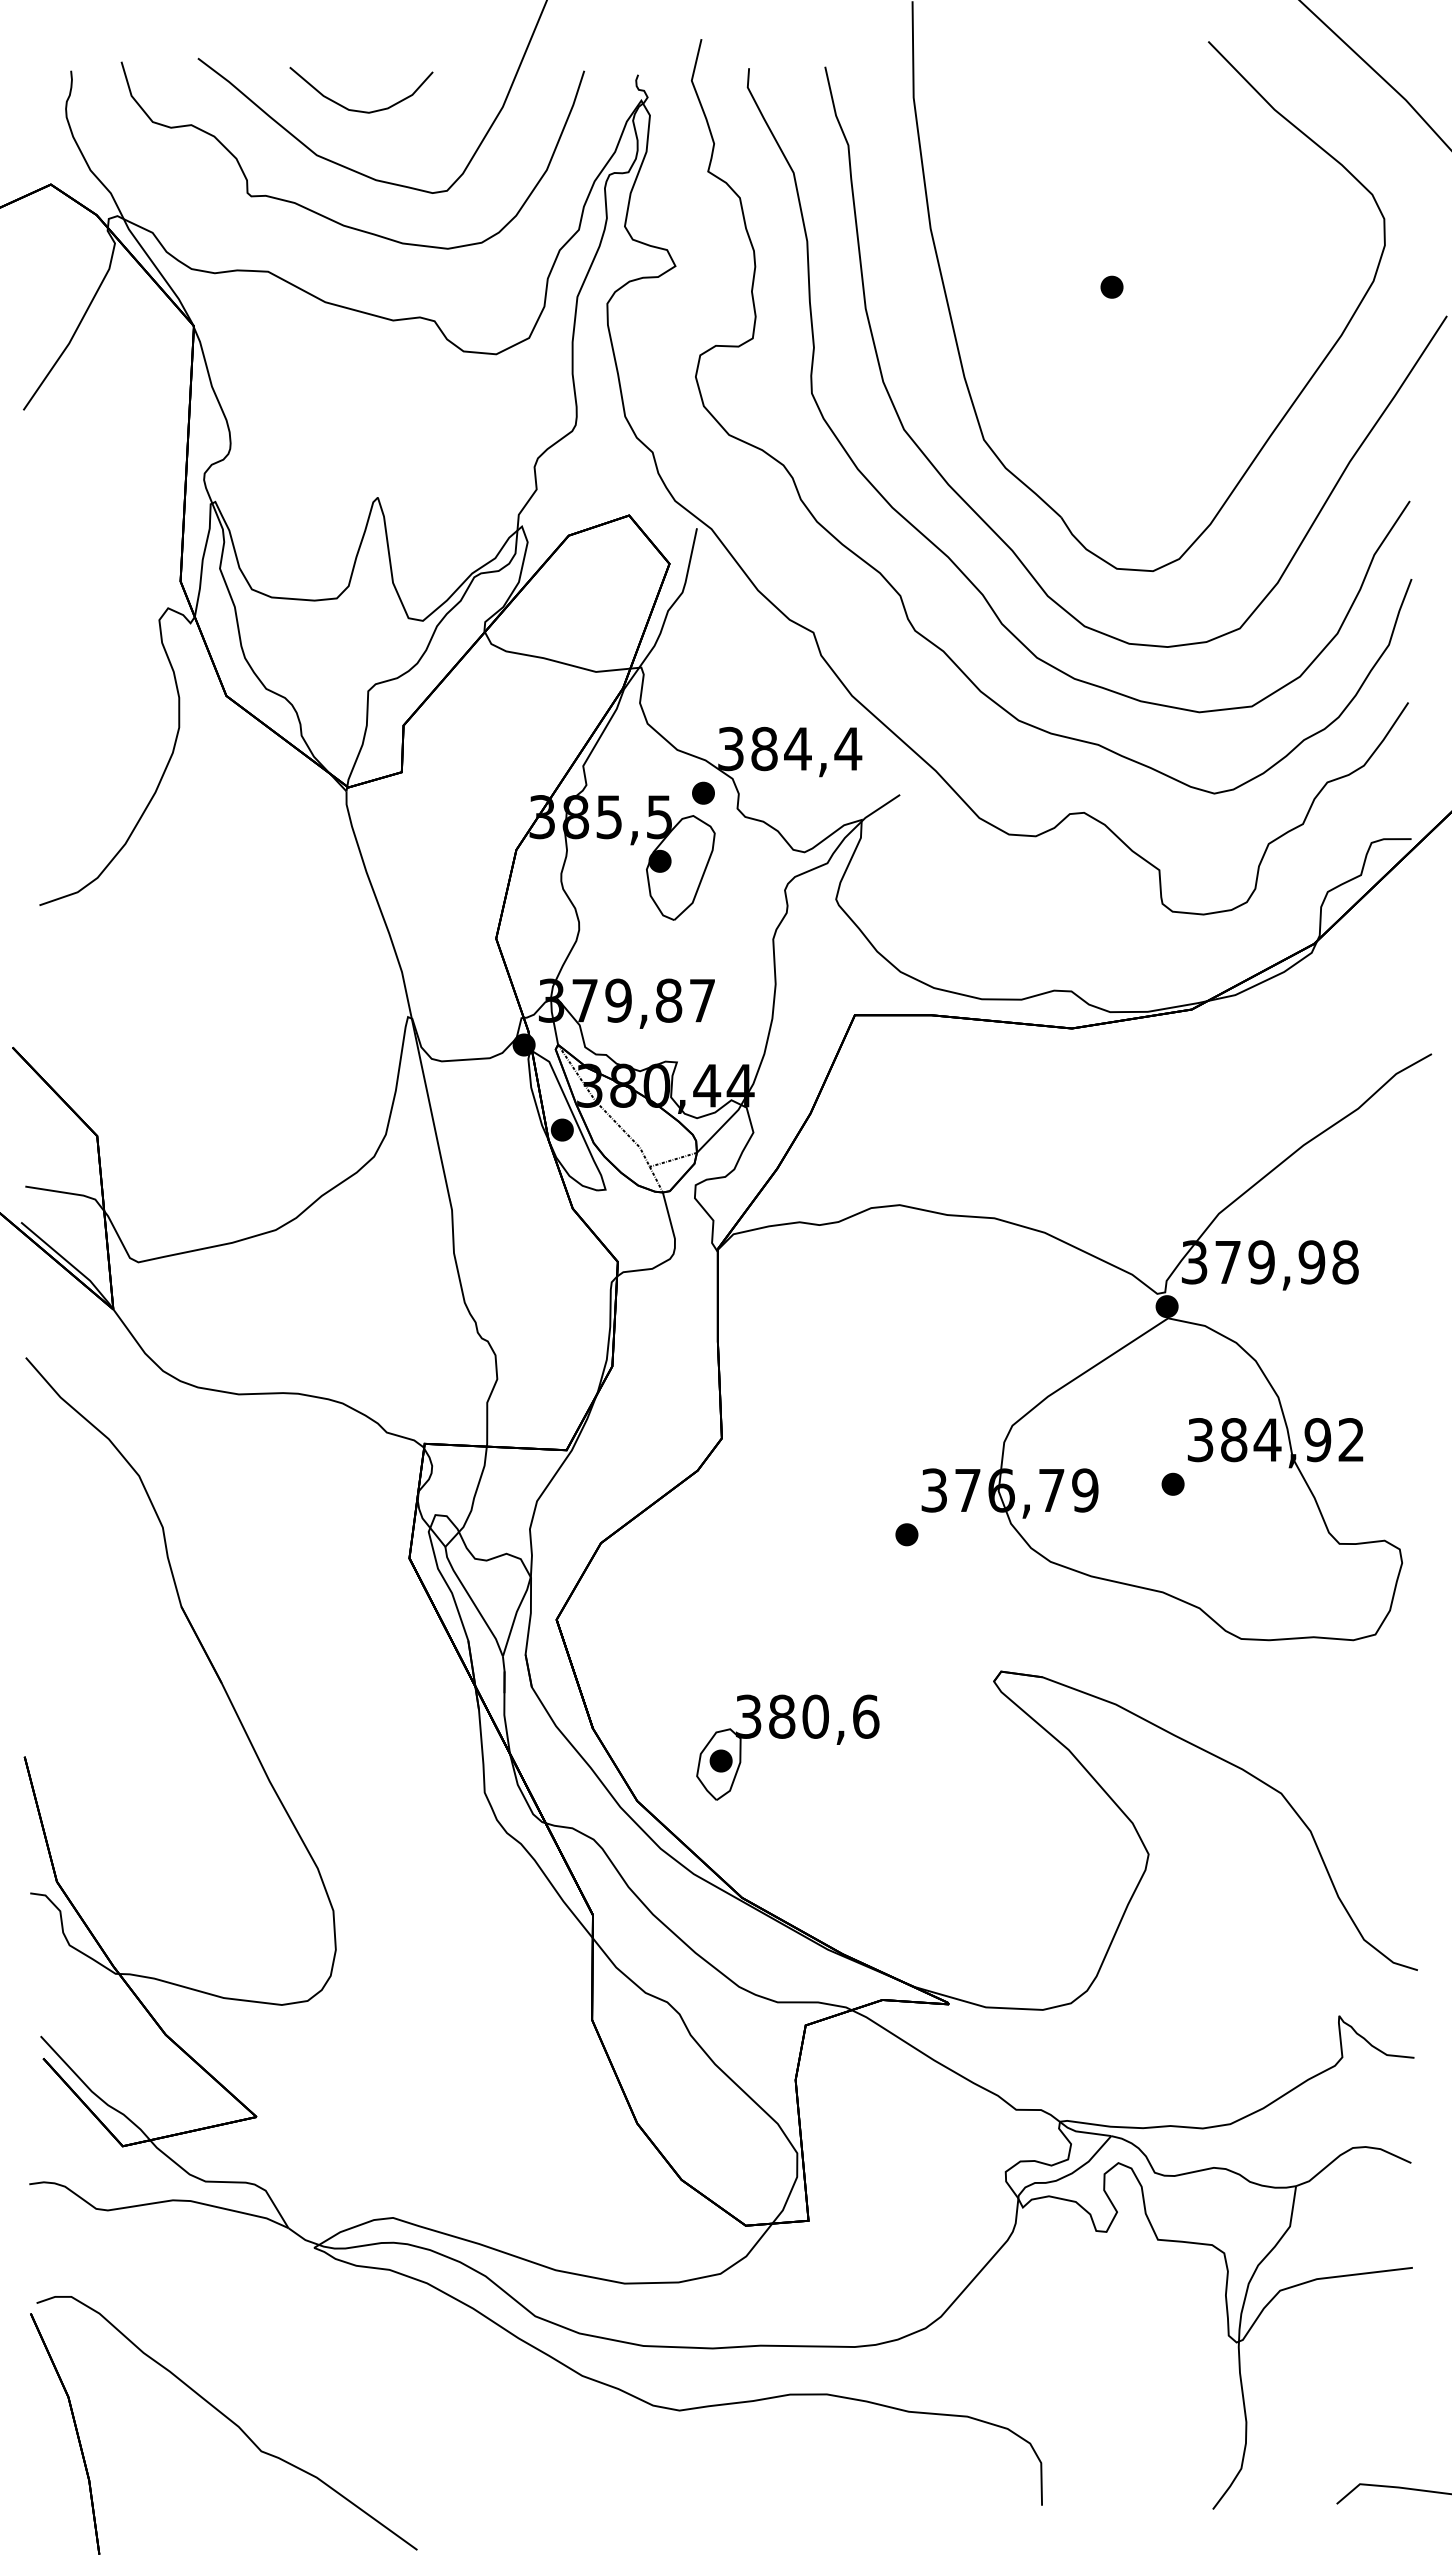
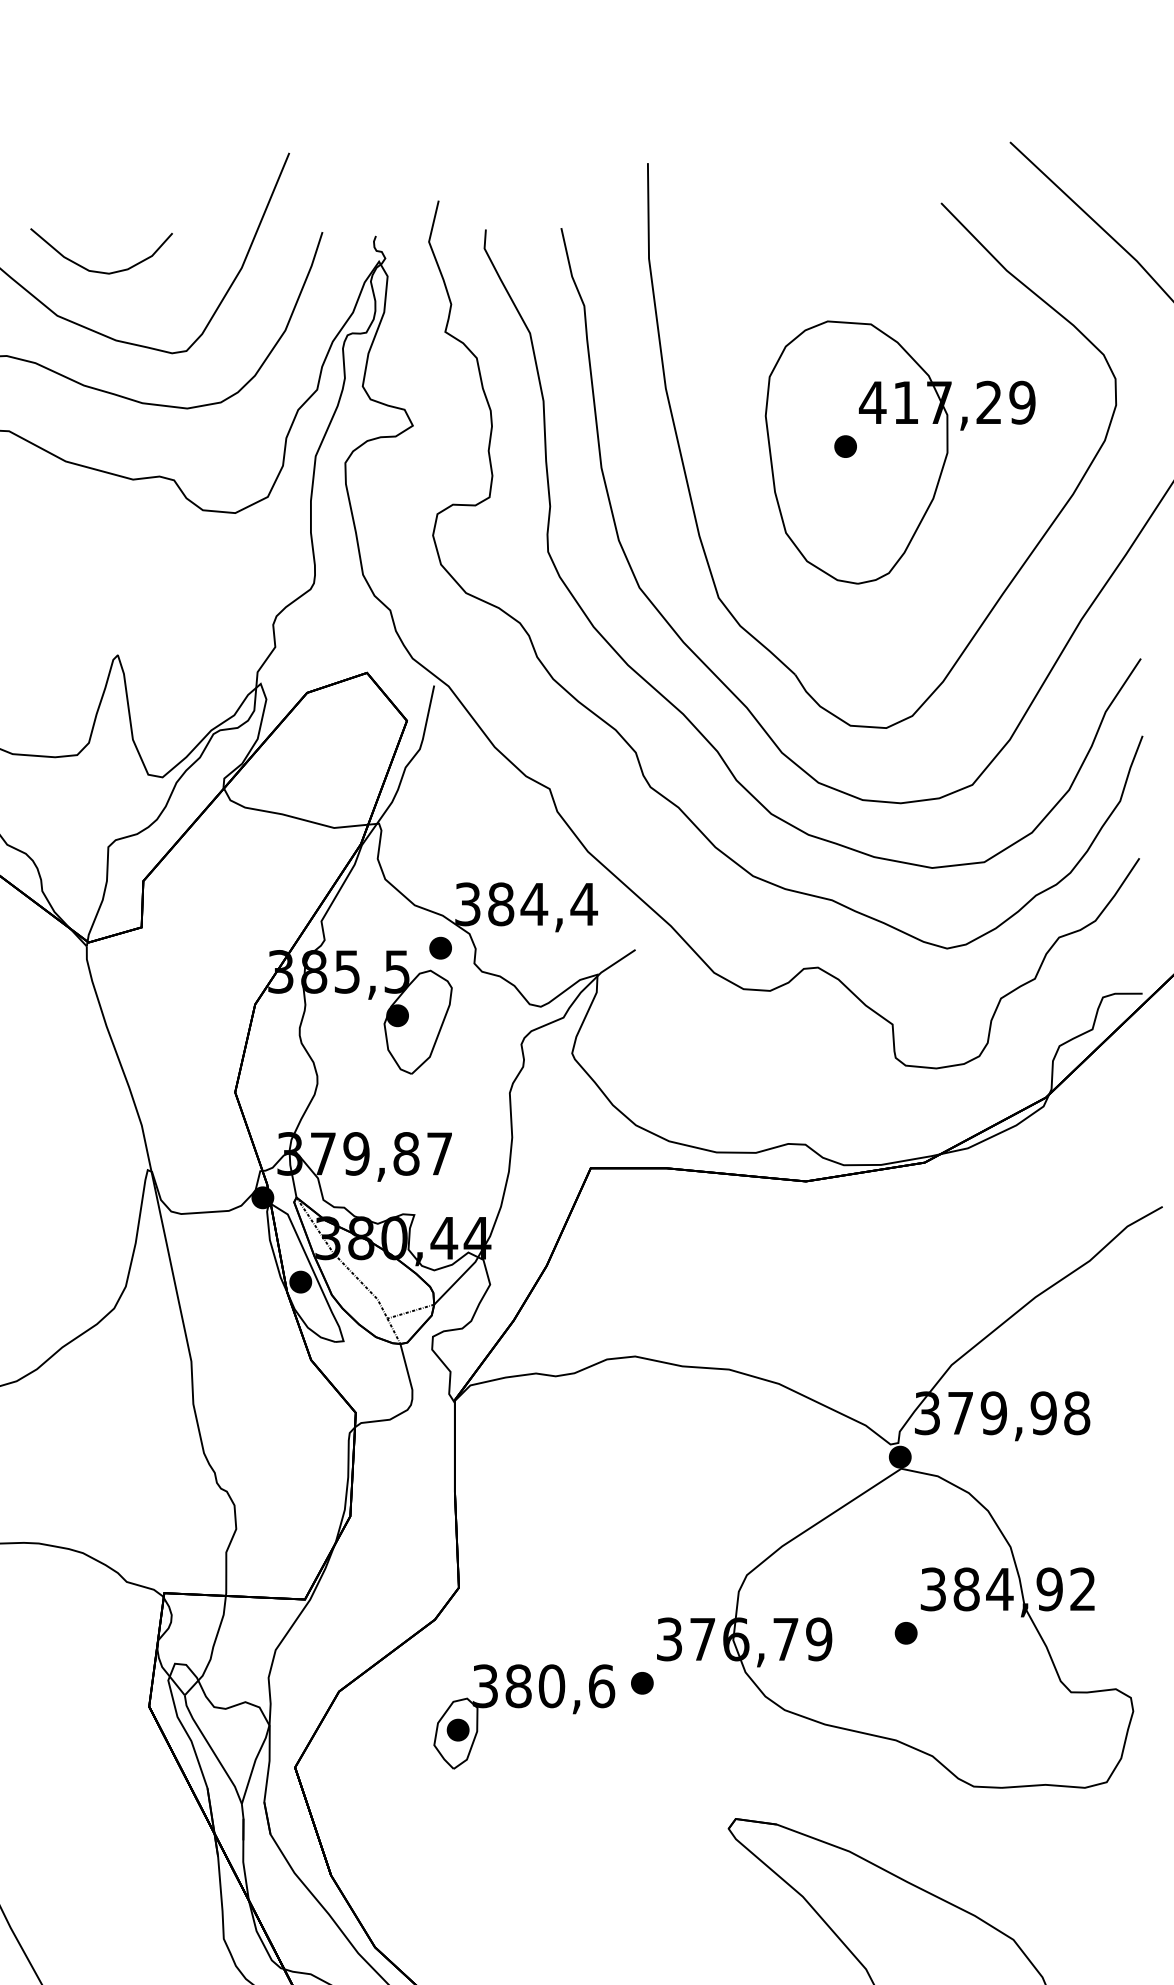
part: (1166, 293) -> (899, 452), added
part: (787, 1738) -> (523, 1707), moved

